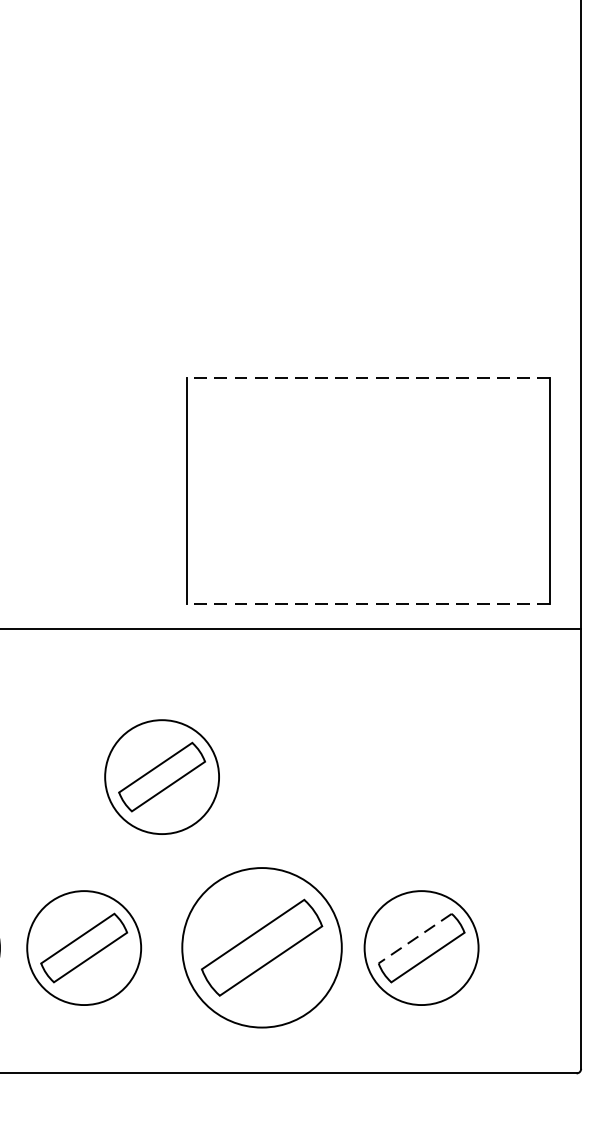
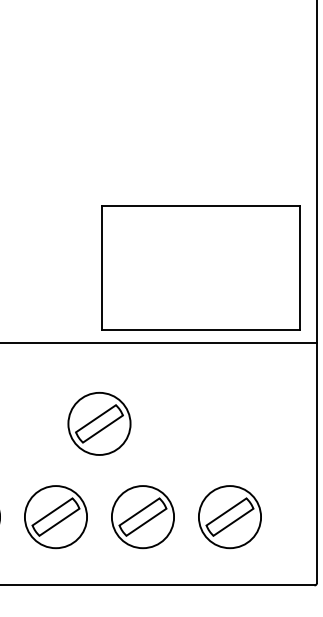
line: (367, 378) -> (200, 206), dashed -> solid
line: (367, 604) -> (200, 329), dashed -> solid
part: (162, 776) -> (99, 423), moved
line: (415, 939) -> (226, 512), dashed -> solid
part: (83, 948) -> (55, 517), moved
part: (261, 948) -> (142, 517), size x0.71

